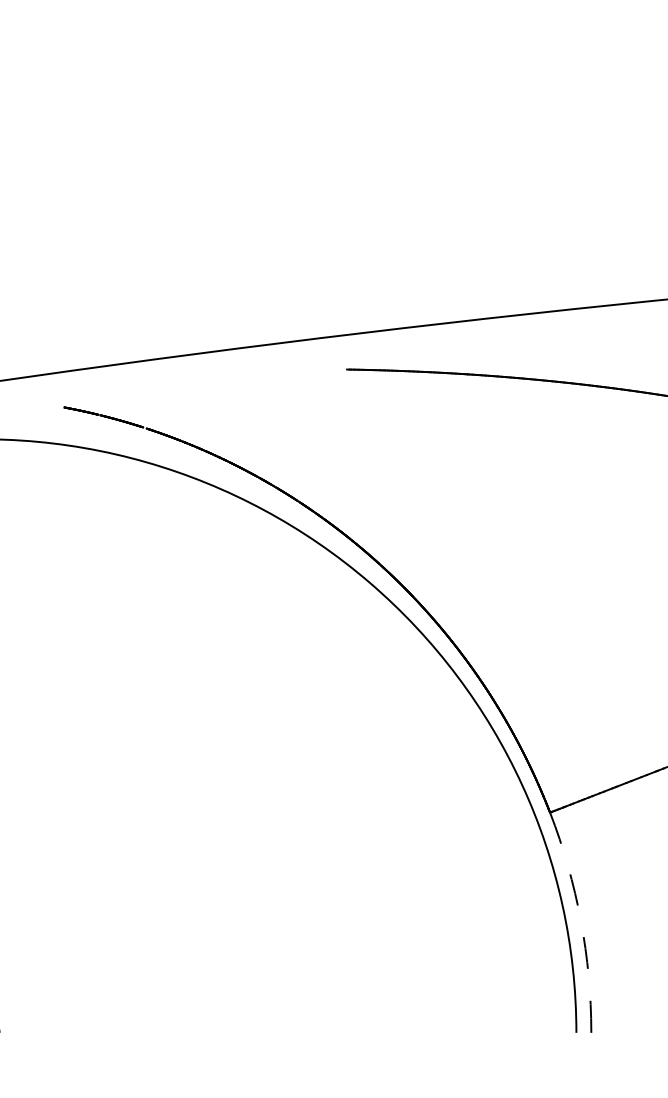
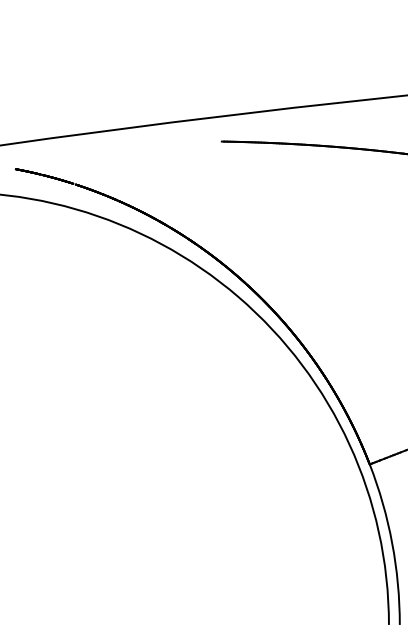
arc: (580, 920) -> (391, 543), dashed -> solid

